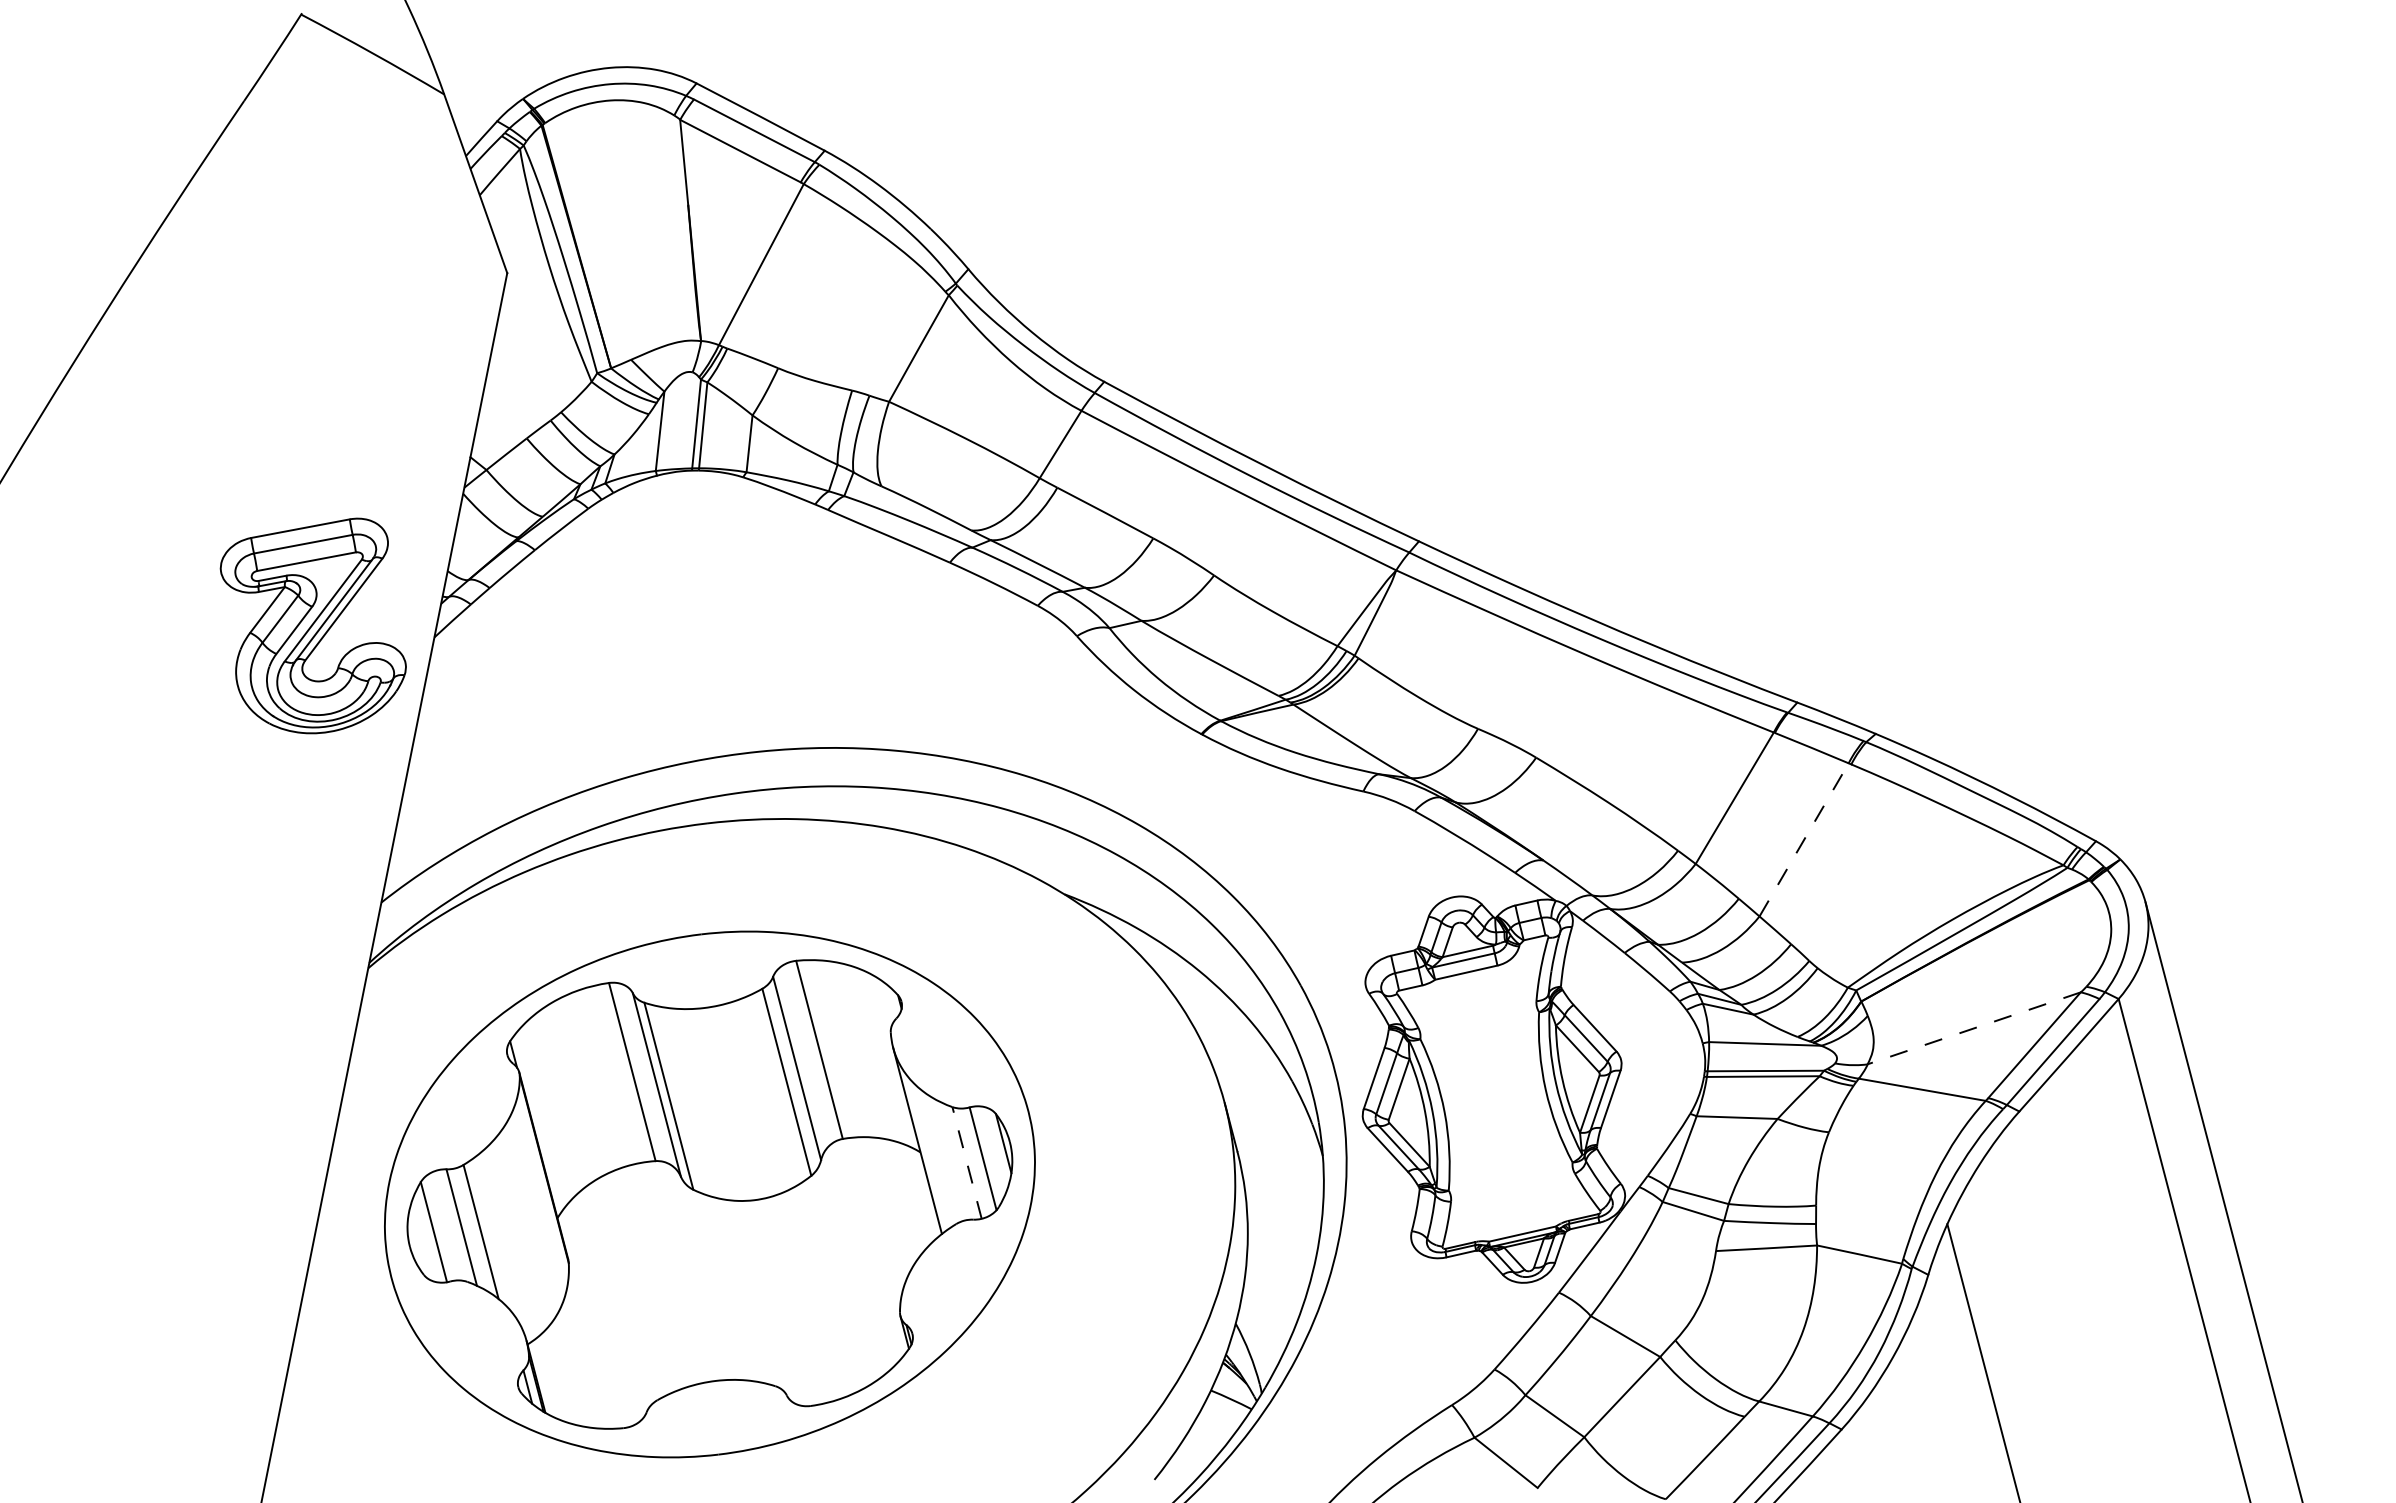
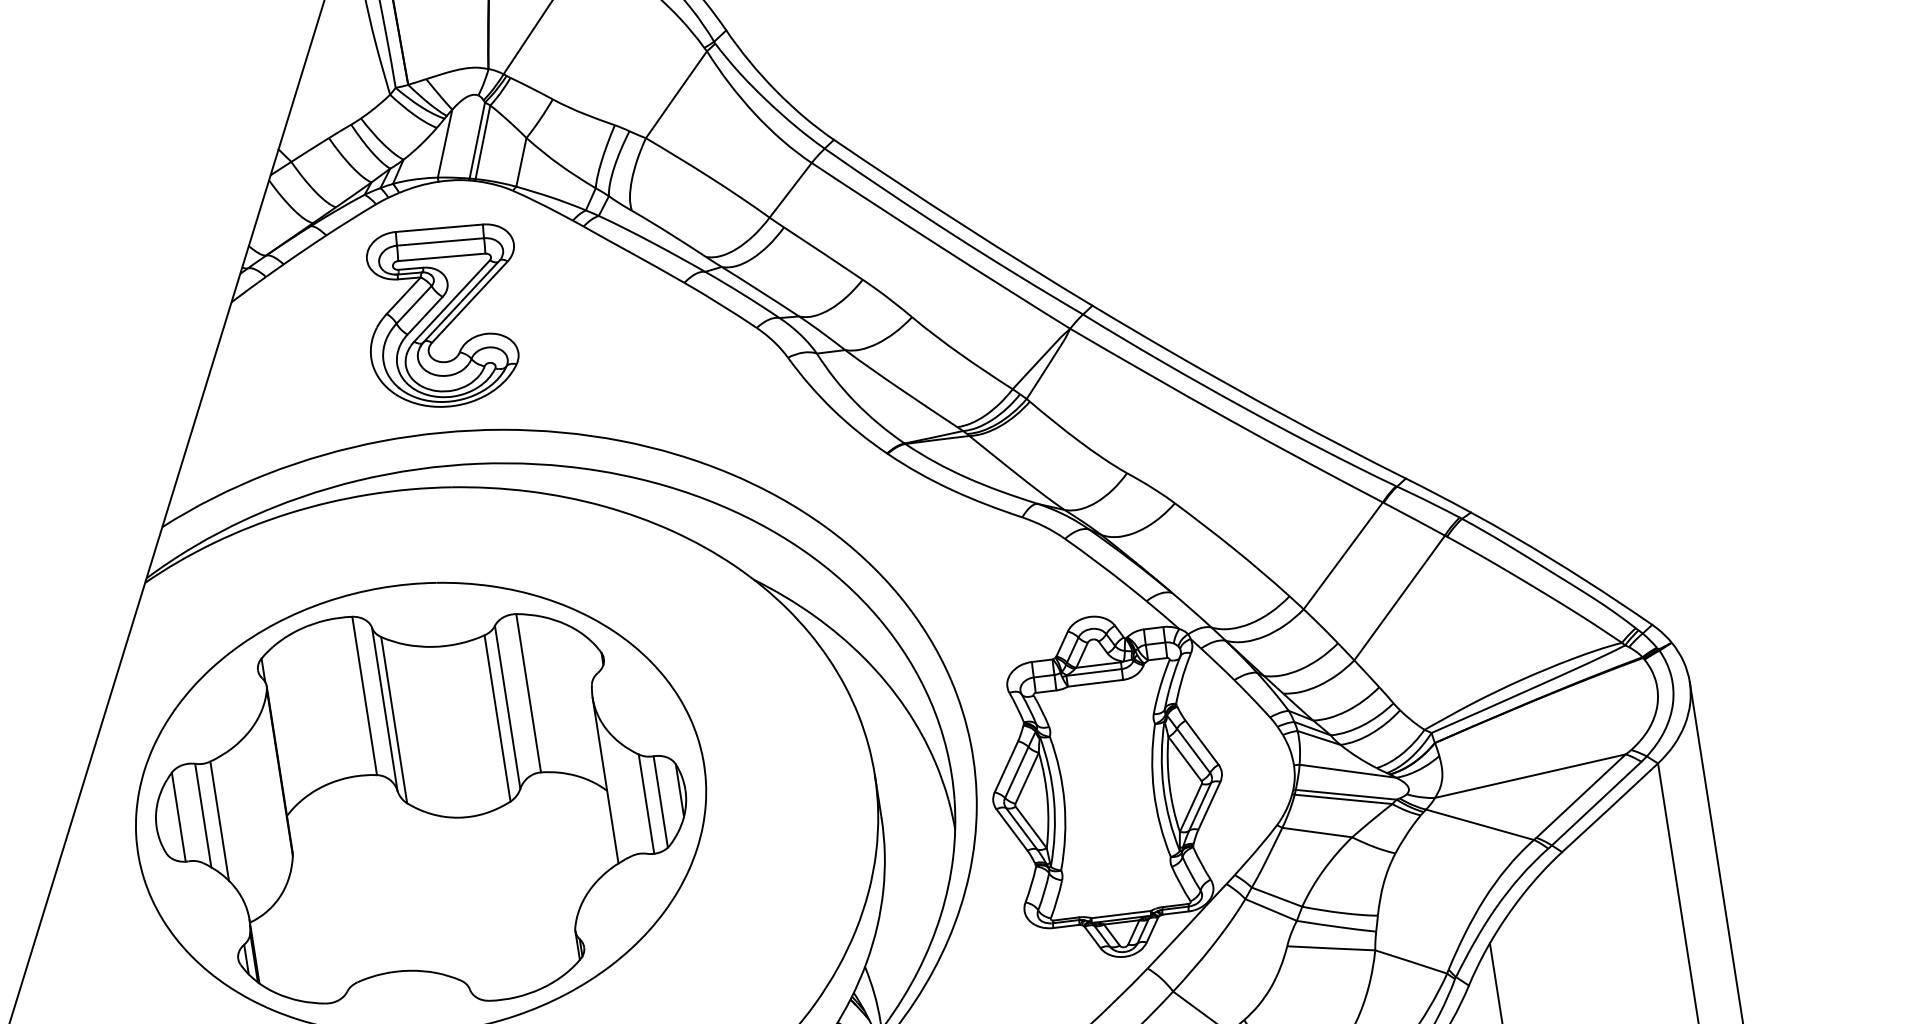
part: (312, 625) -> (441, 313), moved
line: (1804, 839) -> (1400, 597), dashed -> solid
line: (1973, 1028) -> (1529, 776), dashed -> solid
line: (967, 1162) -> (646, 803), dashed -> solid

